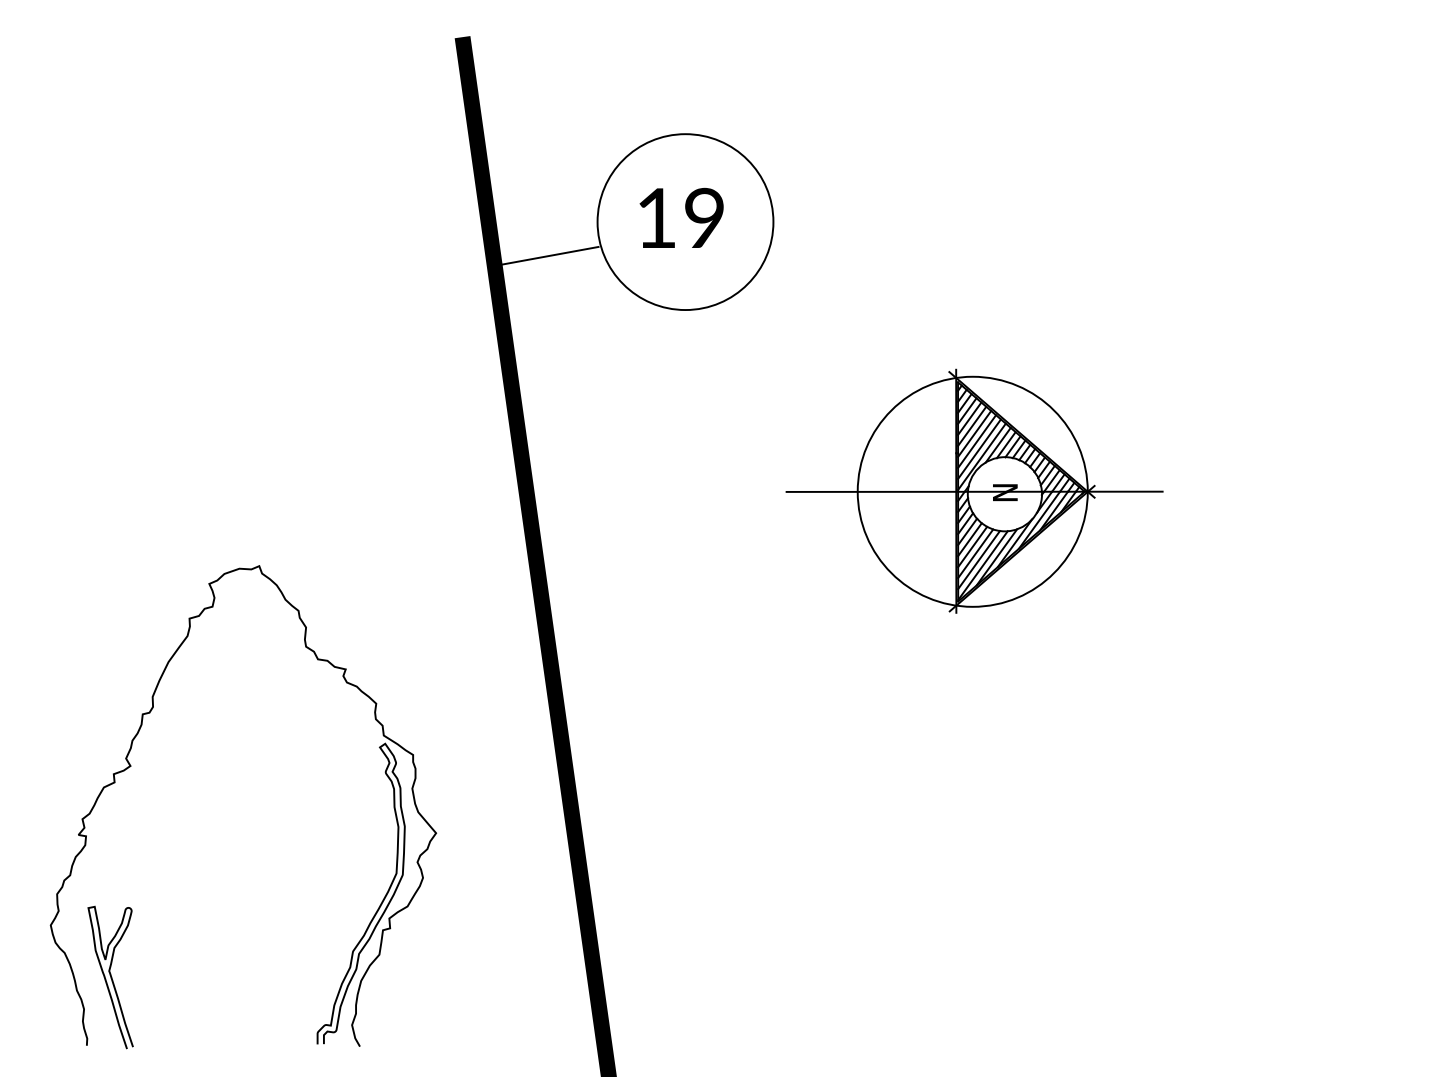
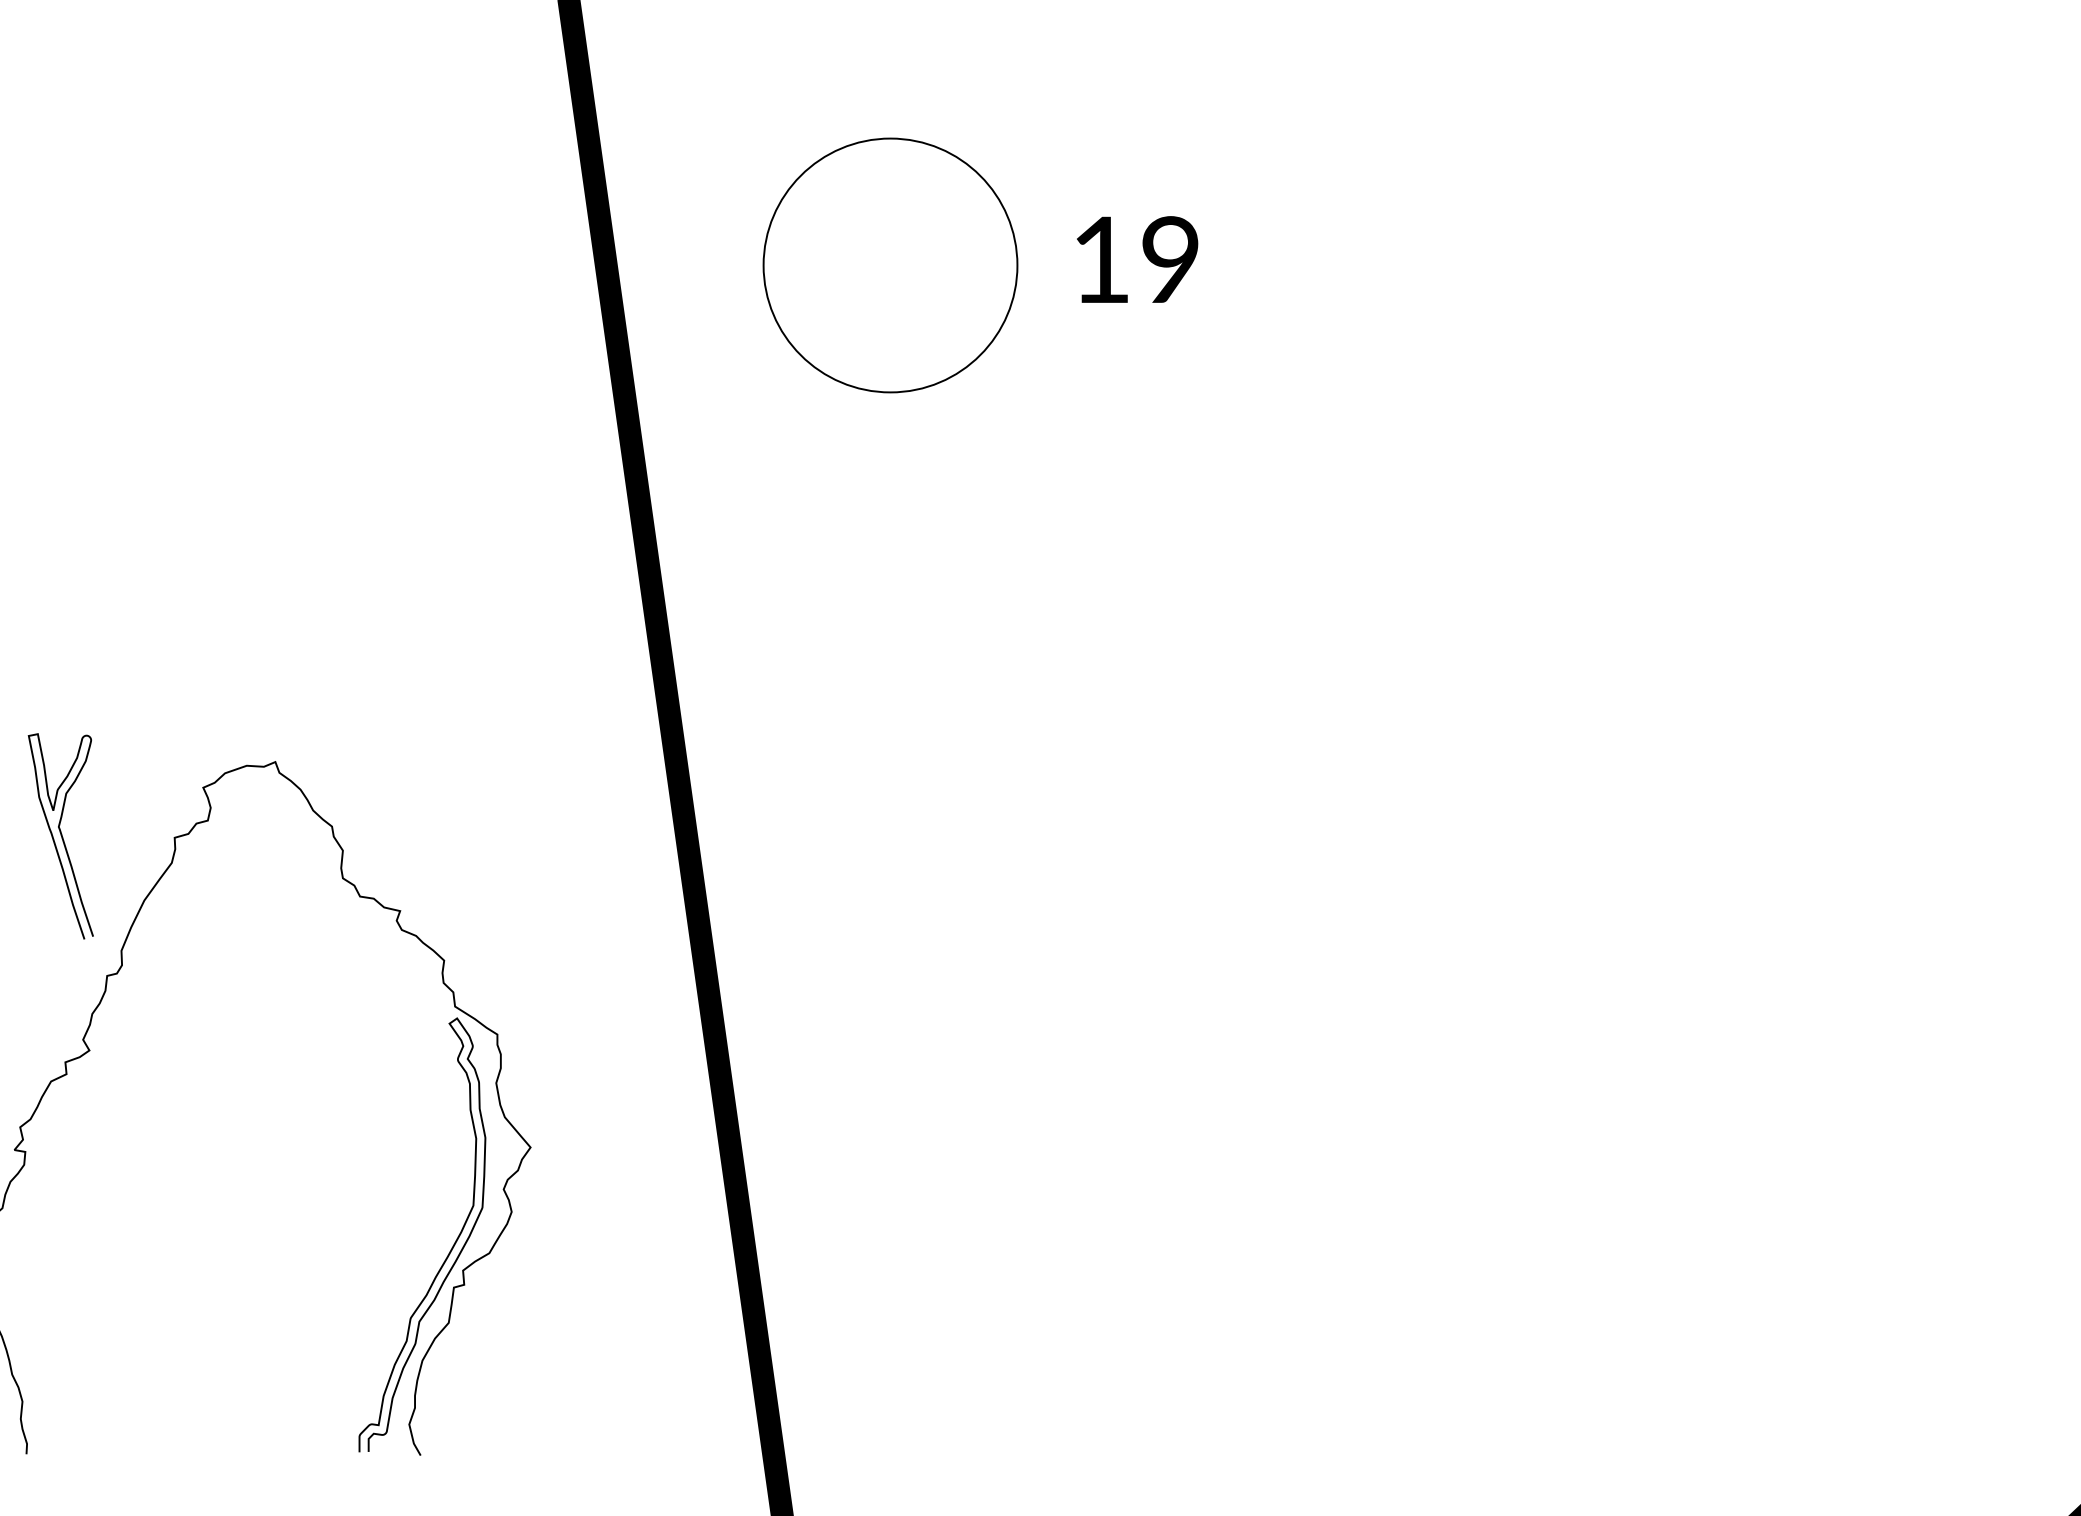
text: (681, 217) -> (1137, 258), moved
line: (547, 255) -> (691, 313), removed
part: (974, 490) -> (1307, 652), removed
curve: (110, 977) -> (60, 836), moved

